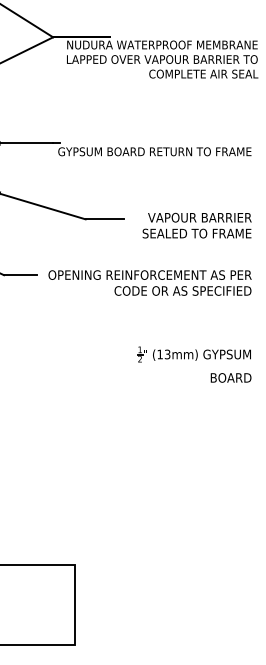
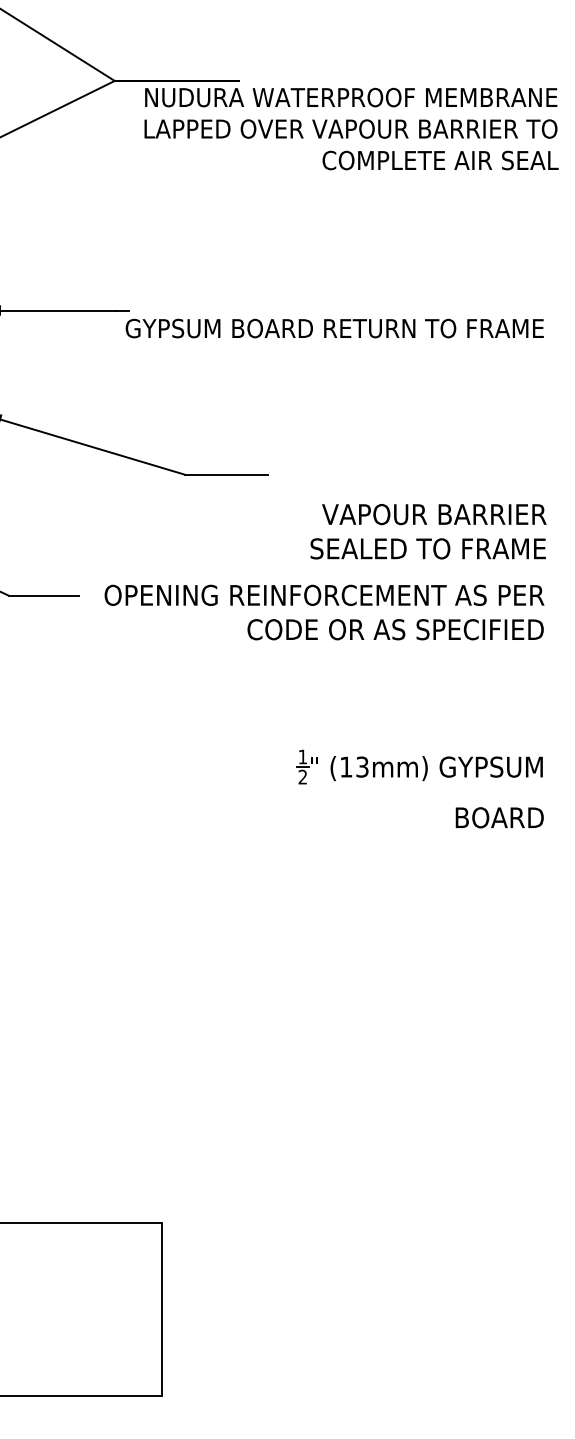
text: (196, 225) -> (427, 531), moved

